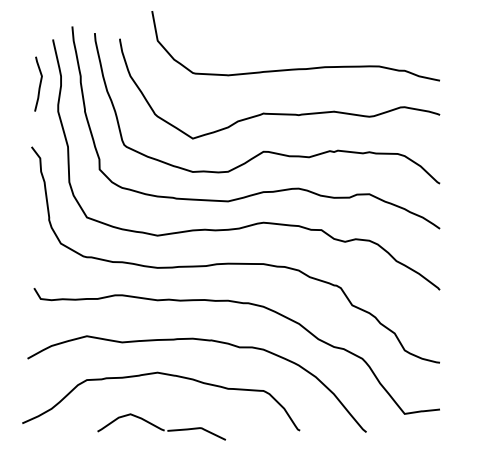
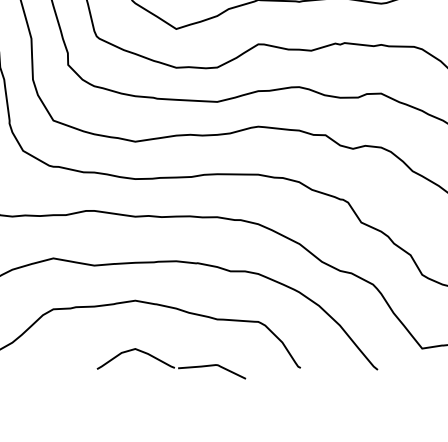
part: (161, 426) -> (171, 363), moved

